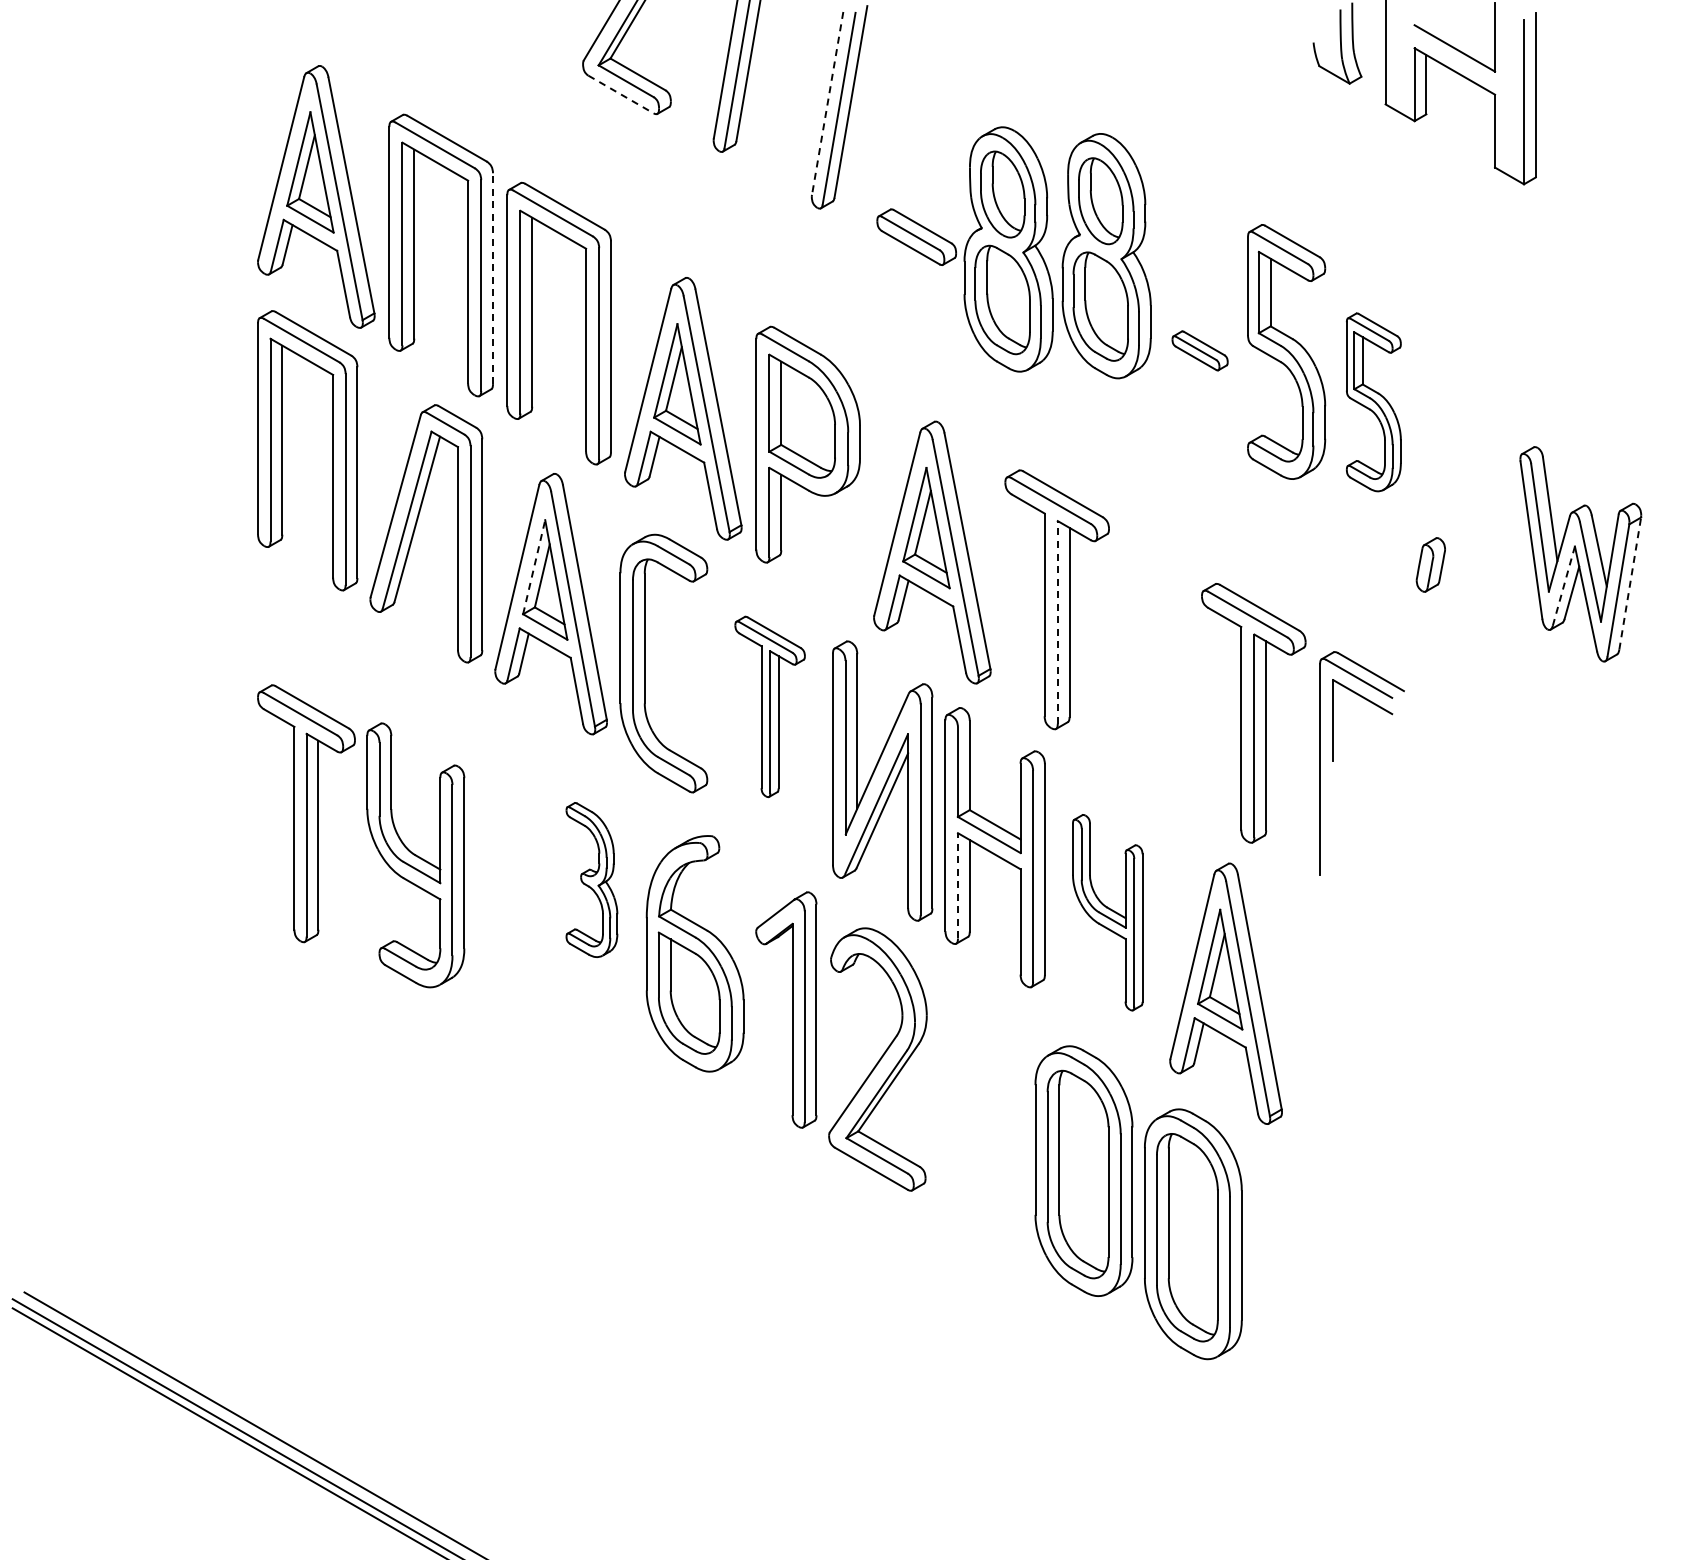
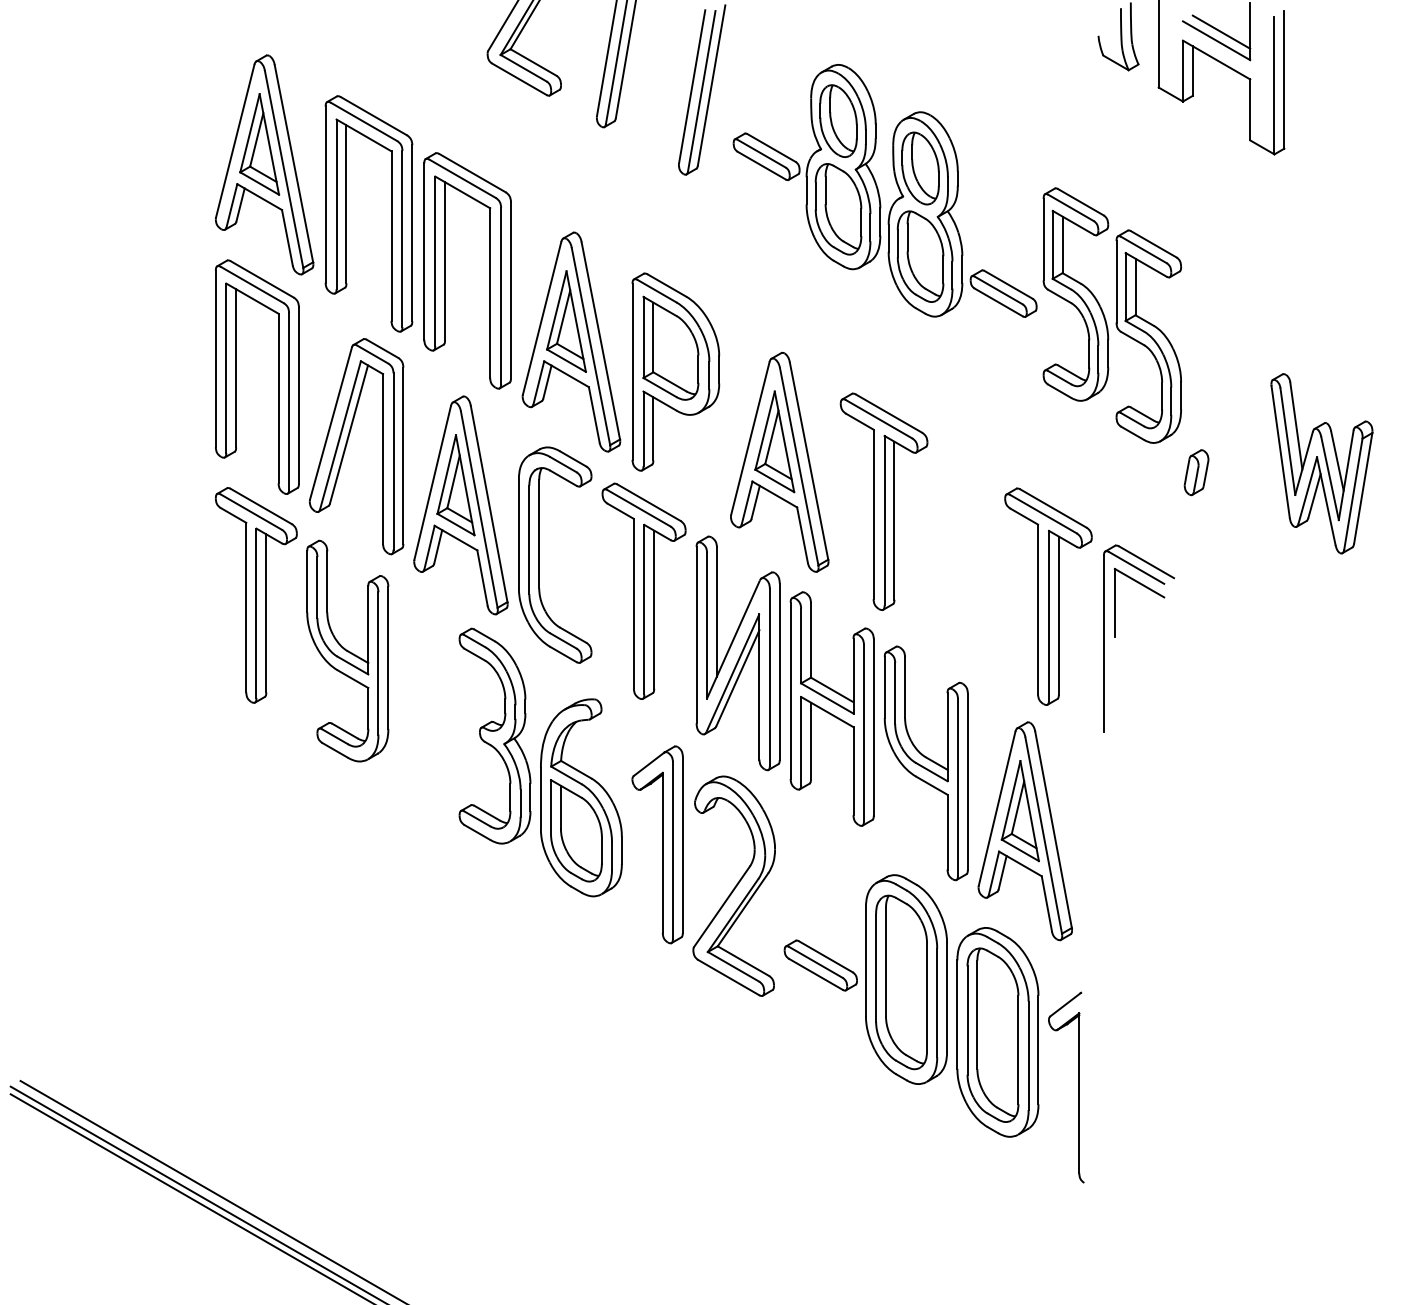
line: (1460, 38) -> (1221, 32), added
line: (621, 94) -> (519, 79), dashed -> solid
line: (827, 103) -> (692, 86), dashed -> solid
part: (964, 249) -> (806, 167), moved
line: (493, 278) -> (412, 233), dashed -> solid
part: (1199, 350) -> (1003, 293), size x1.43
part: (1373, 402) -> (1148, 336), size x1.43
line: (534, 566) -> (447, 473), dashed -> solid
line: (1630, 583) -> (1363, 488), dashed -> solid
line: (1564, 585) -> (1308, 489), dashed -> solid
line: (1057, 621) -> (884, 519), dashed -> solid
part: (769, 706) -> (643, 591), size x1.43
part: (306, 813) -> (256, 595), moved
part: (415, 855) -> (347, 651), moved
part: (591, 879) -> (494, 735), size x1.67
line: (957, 885) -> (800, 740), dashed -> solid
part: (1107, 912) -> (926, 763), size x1.43
part: (981, 1154) -> (820, 965), added
part: (1290, 1300) -> (1079, 1087), added

